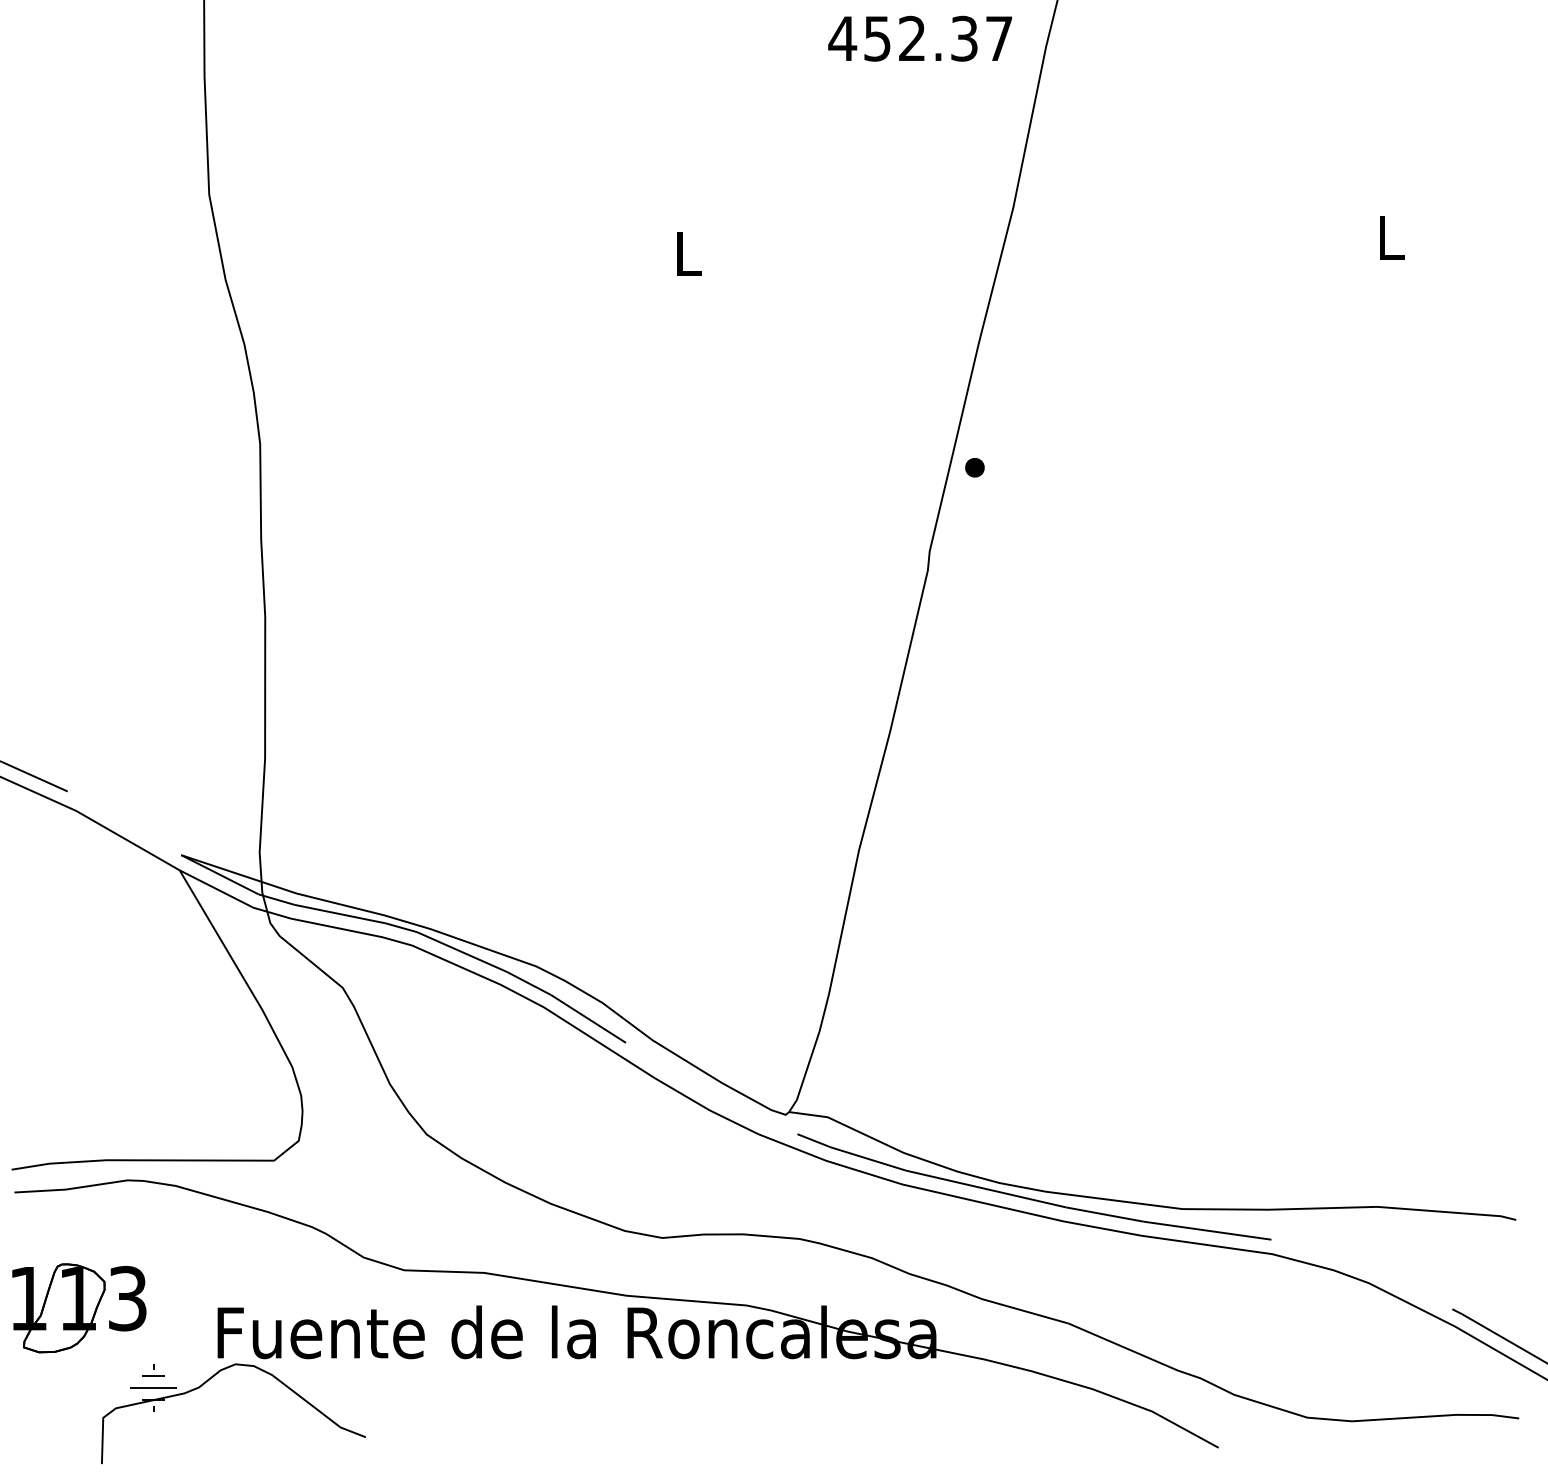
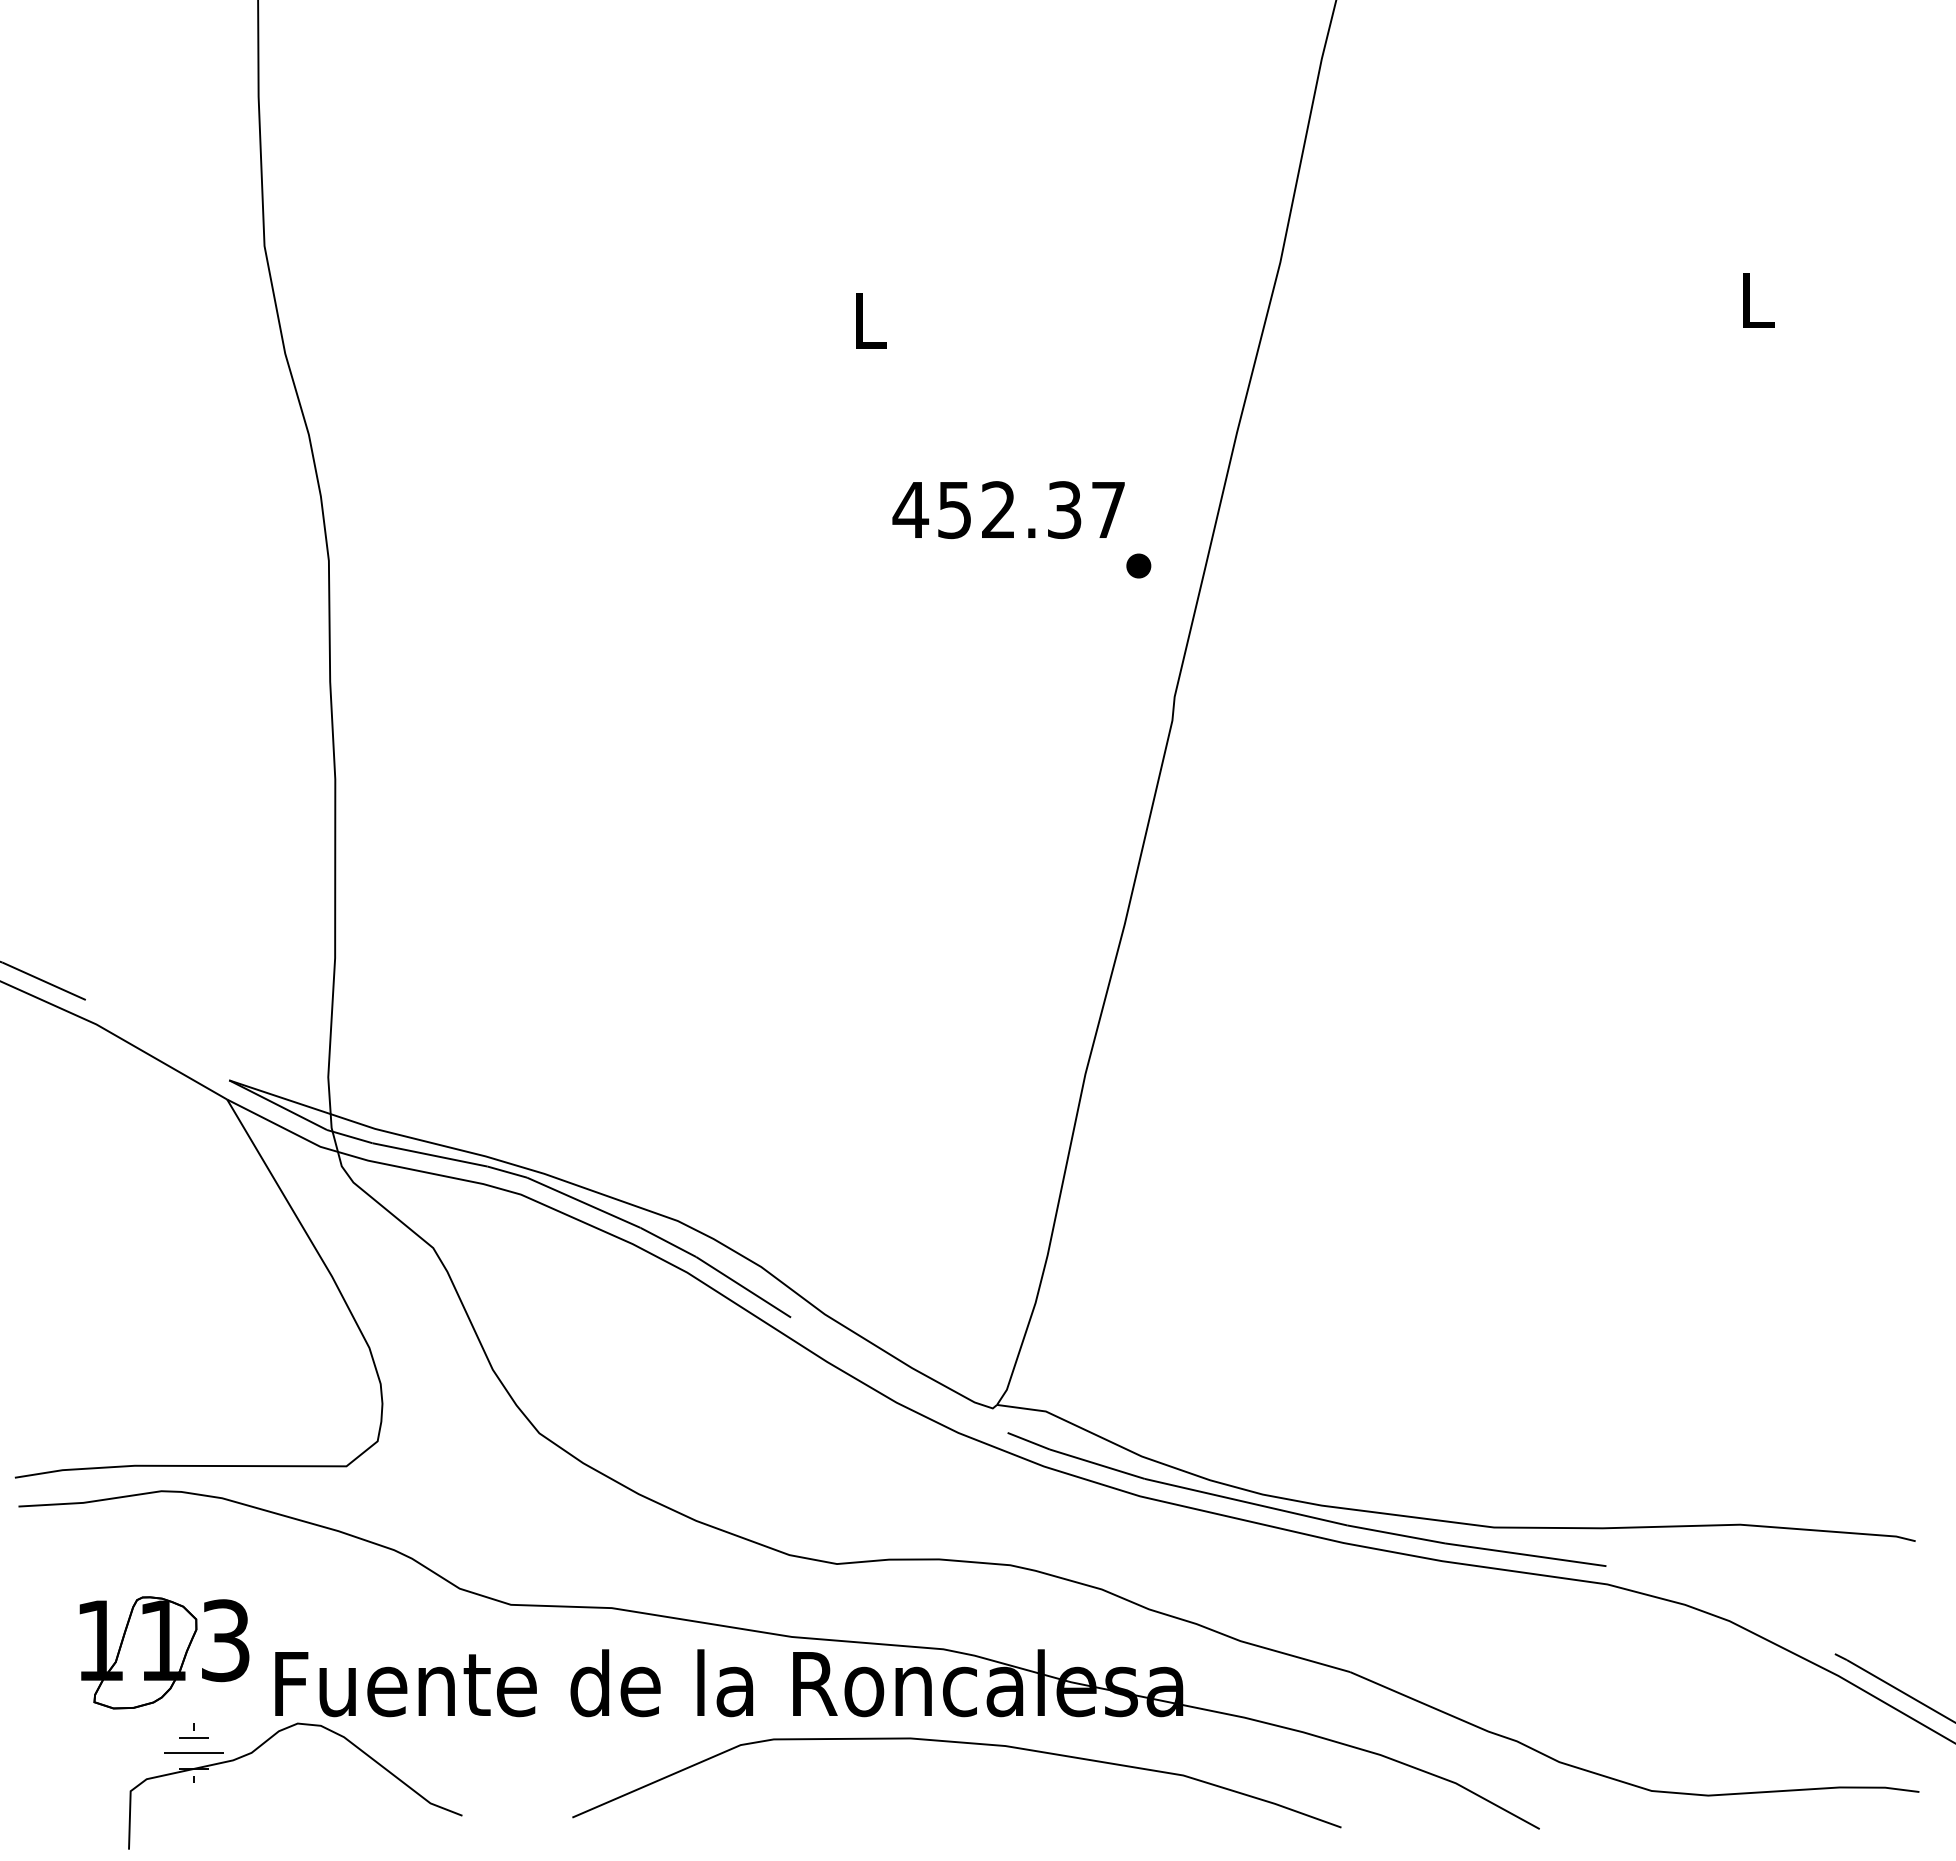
text: (920, 39) -> (1008, 510), moved
part: (974, 467) -> (1138, 565), moved
part: (79, 1308) -> (164, 1652), moved
curve: (757, 1380) -> (957, 1743), added

